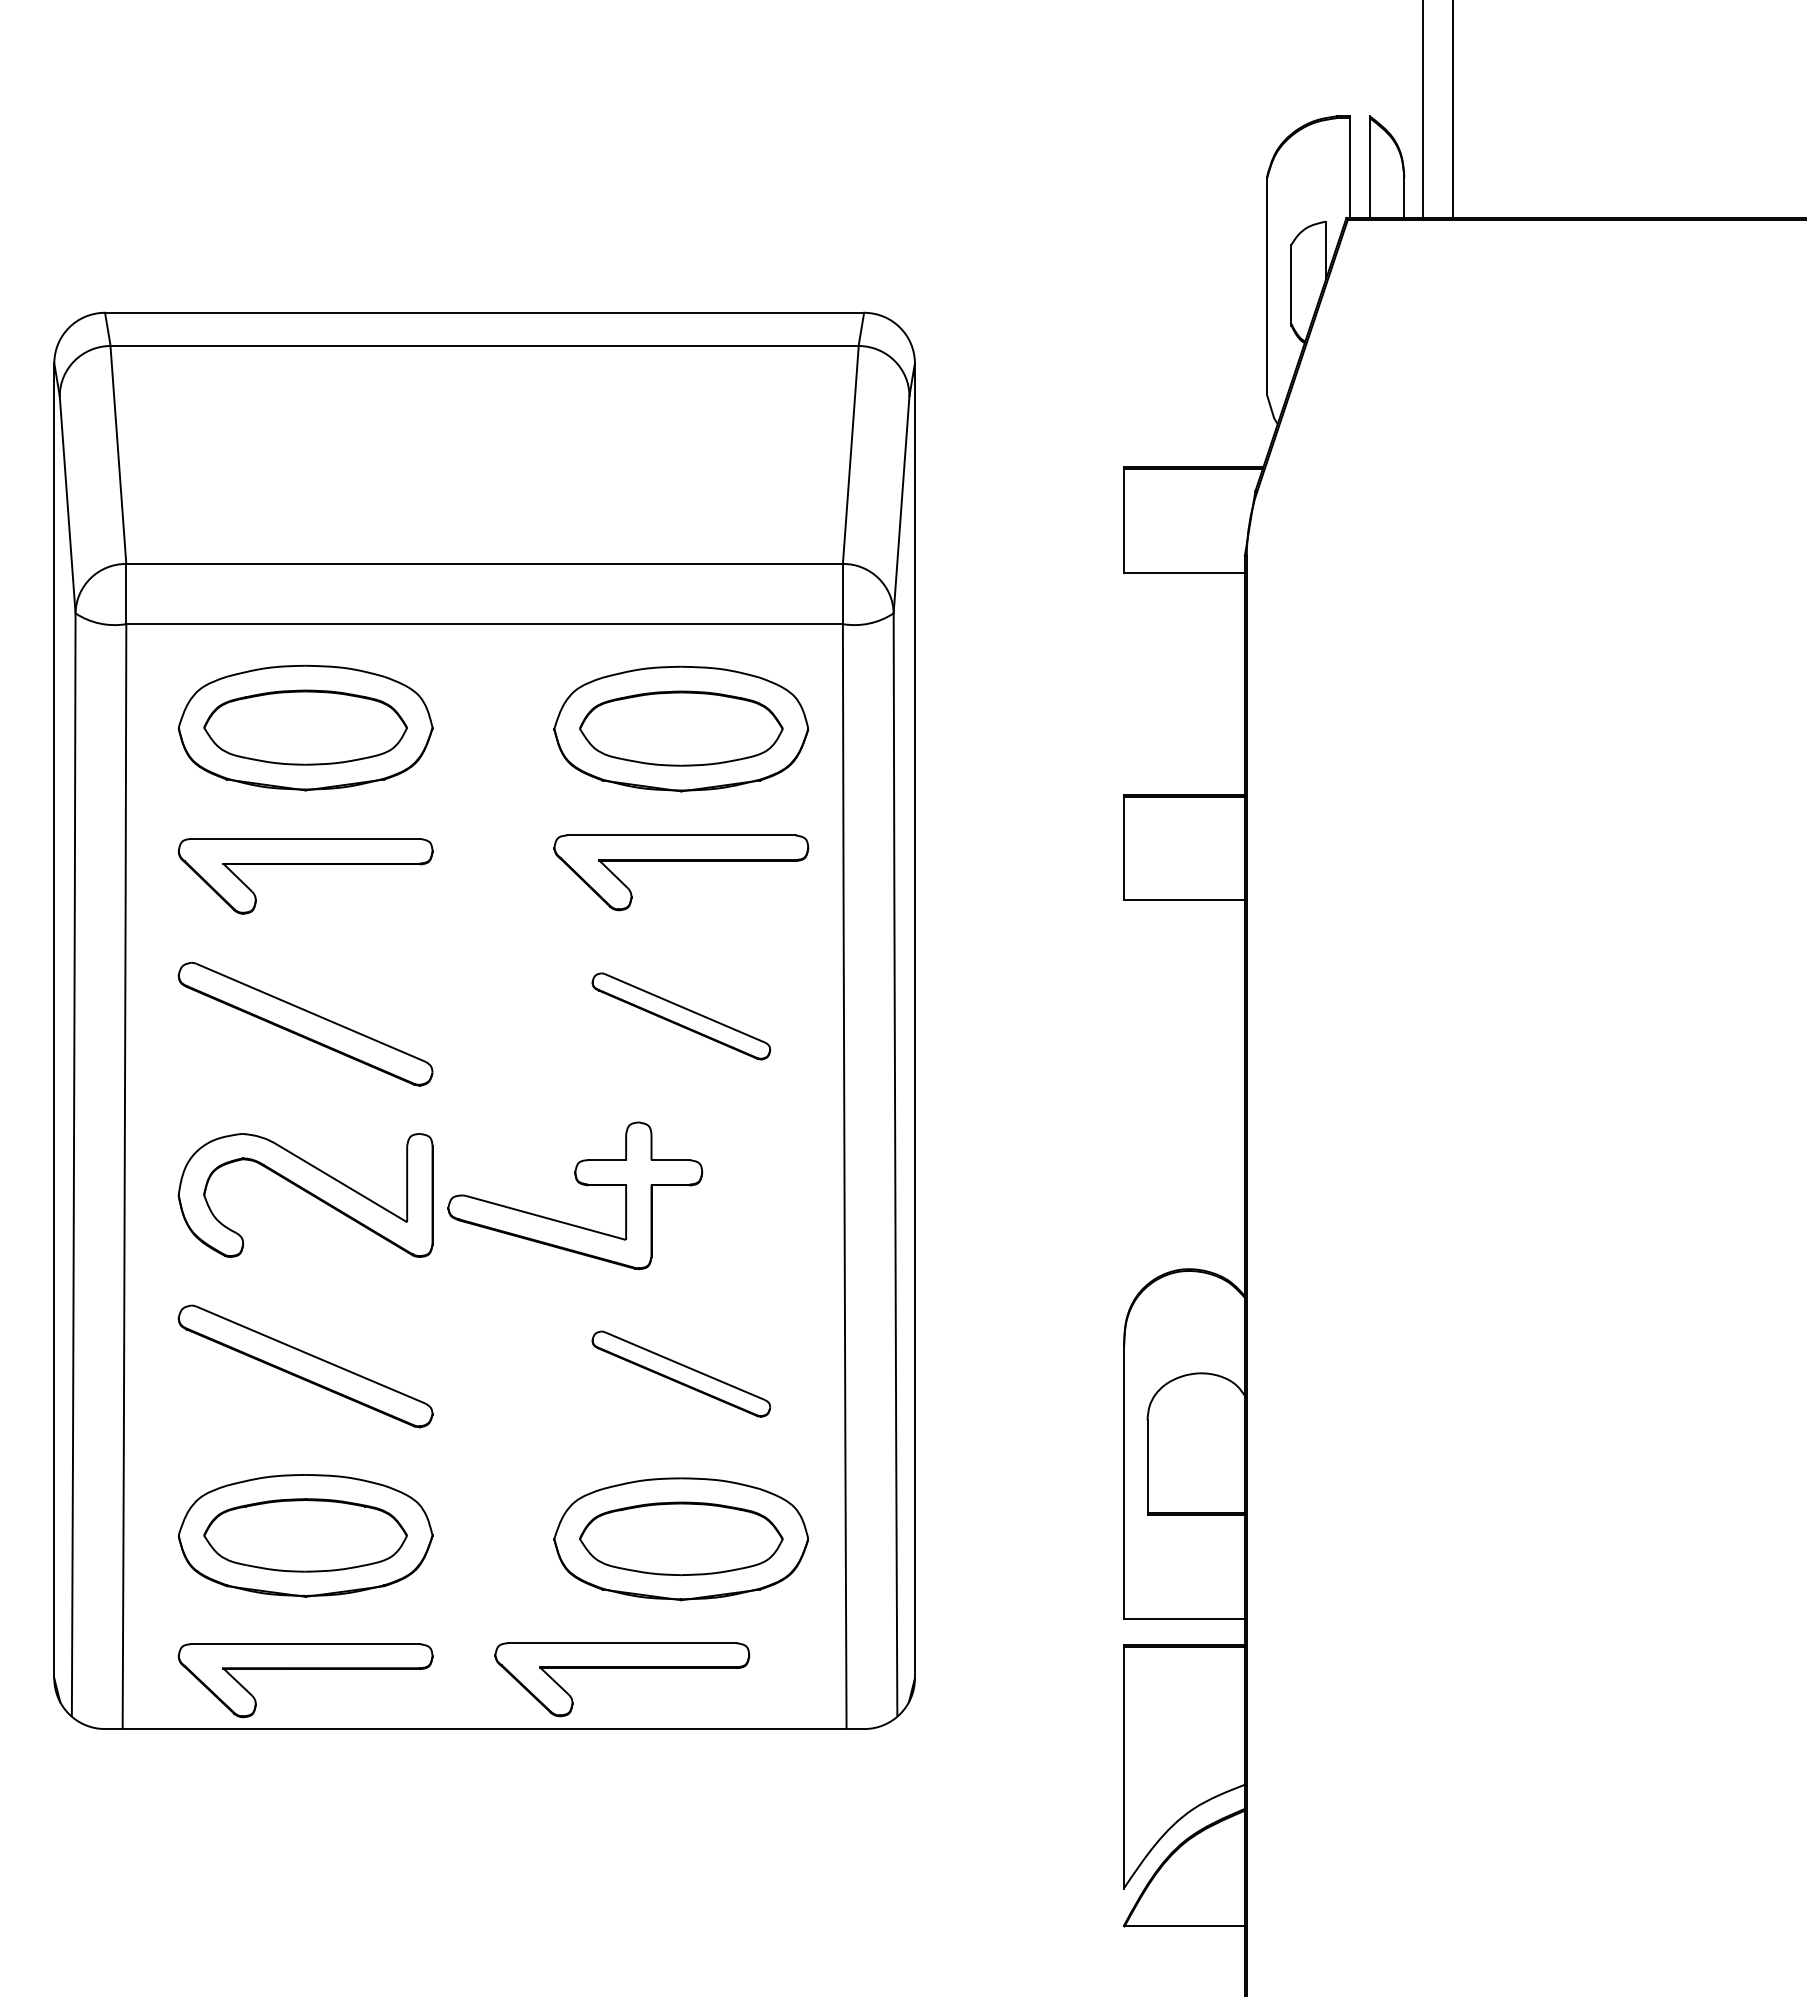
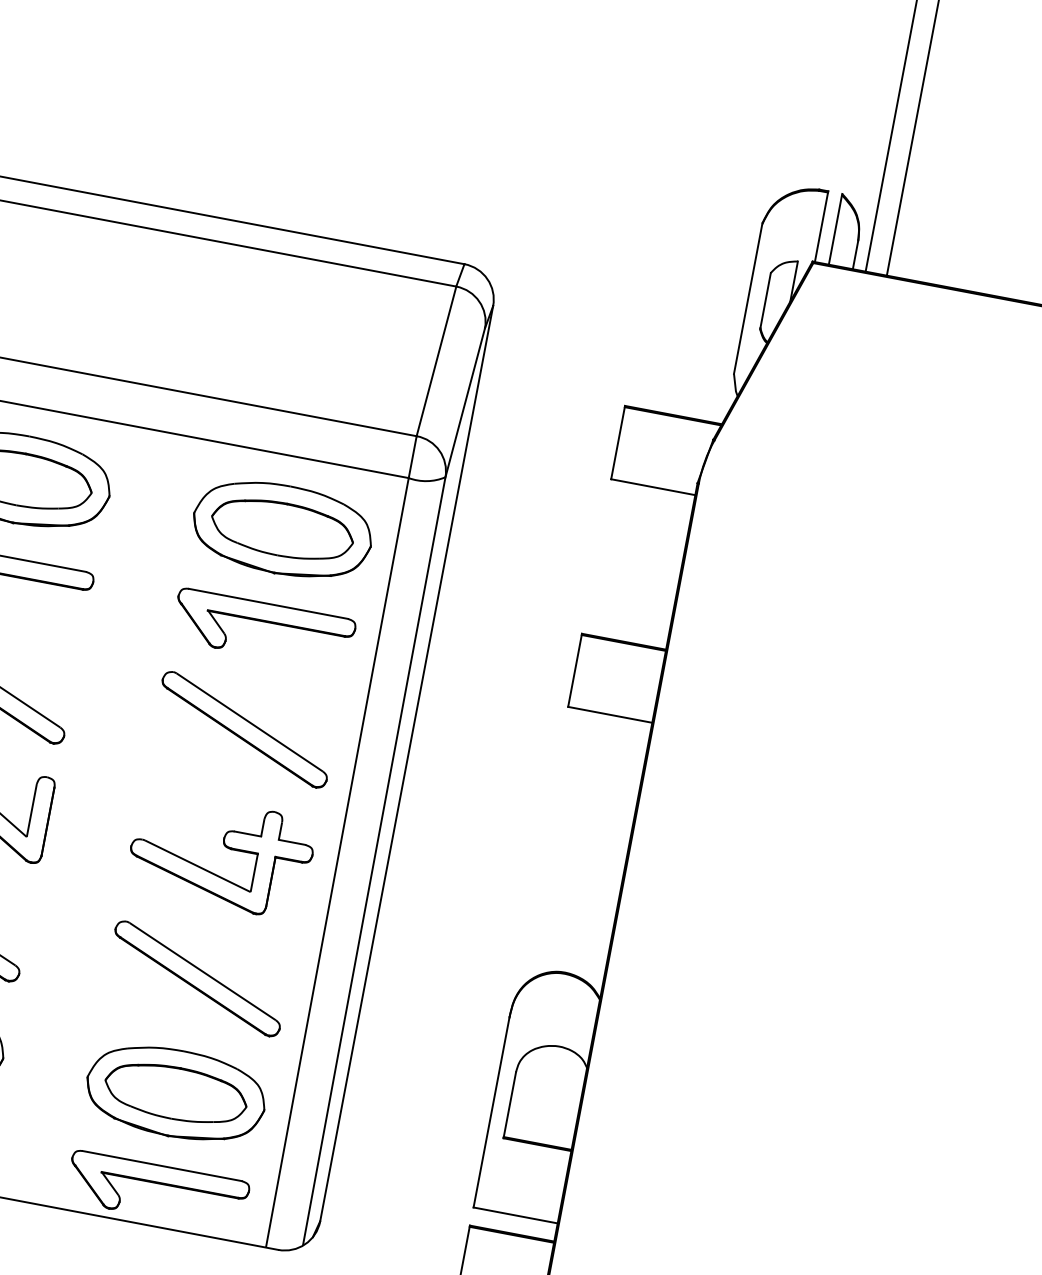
part: (681, 1016) -> (244, 729), size x1.43
part: (580, 1184) -> (226, 847), moved
part: (681, 1373) -> (197, 978), size x1.43
part: (622, 1668) -> (159, 1183), moved

